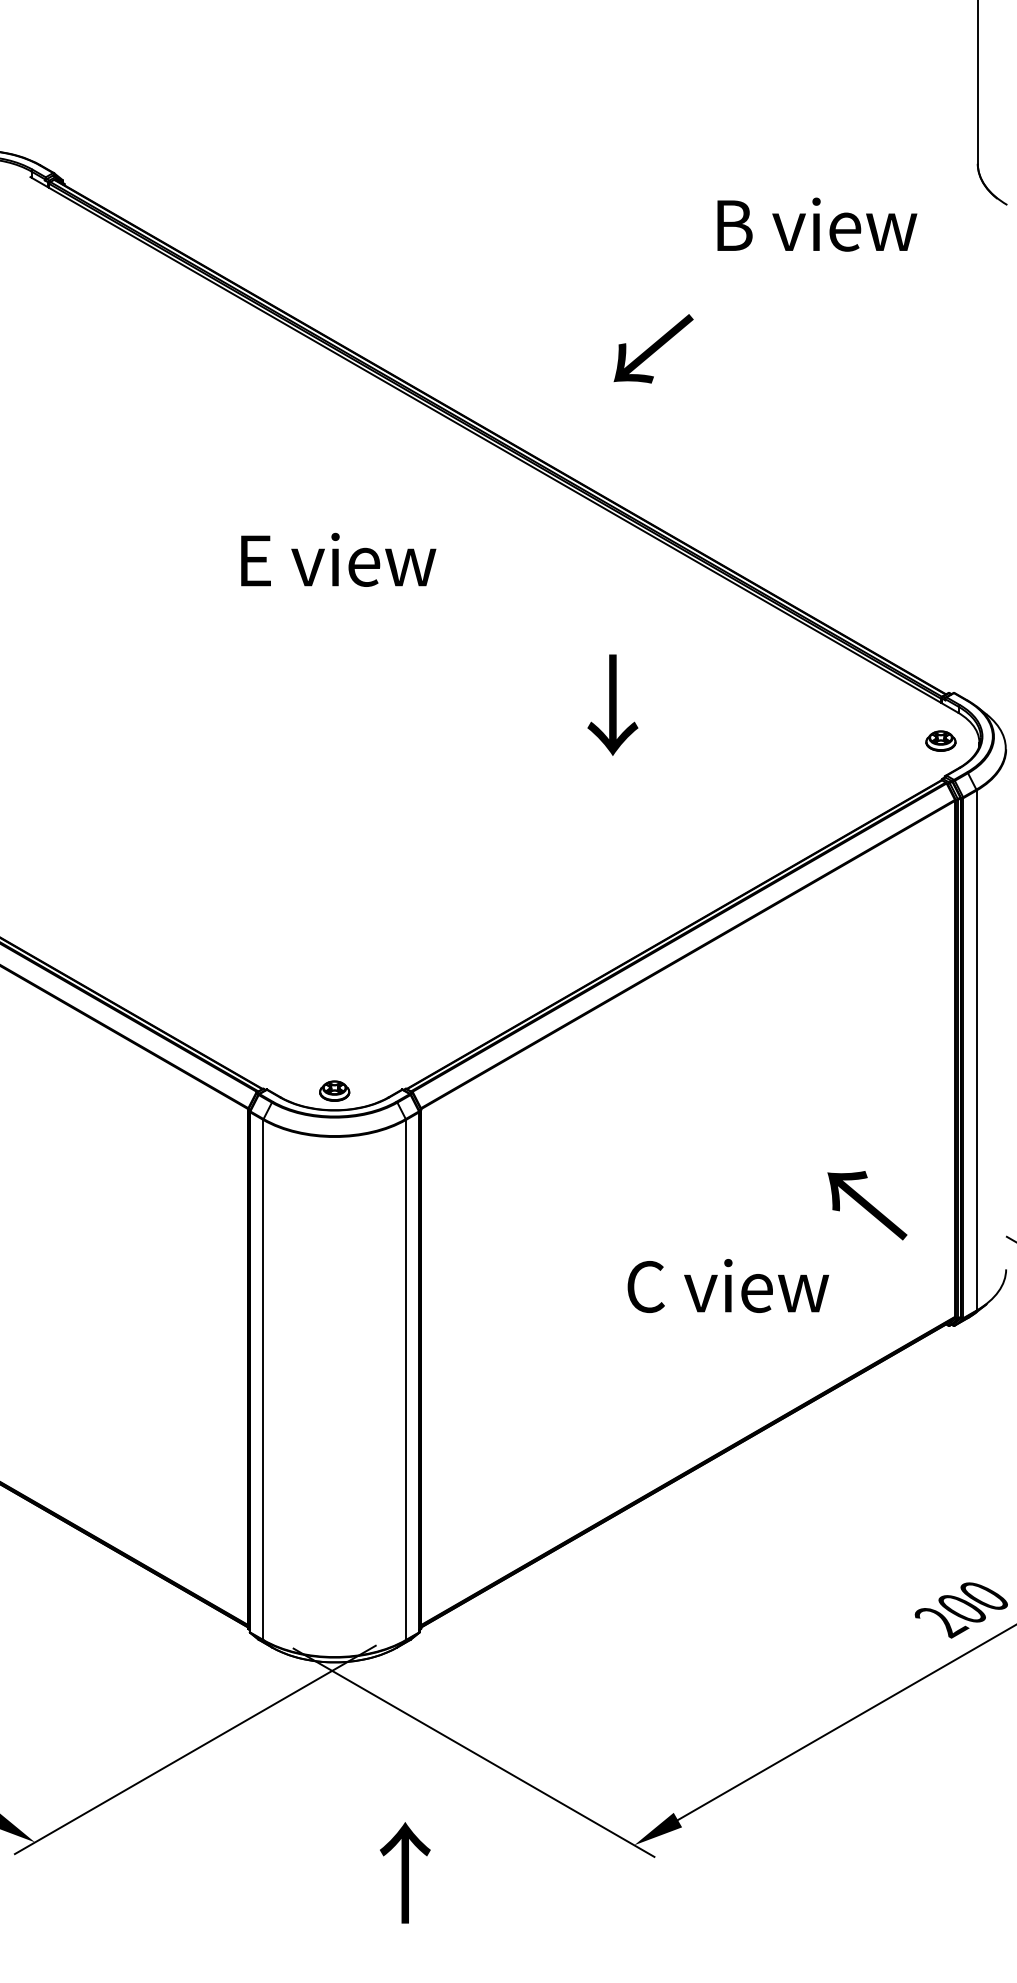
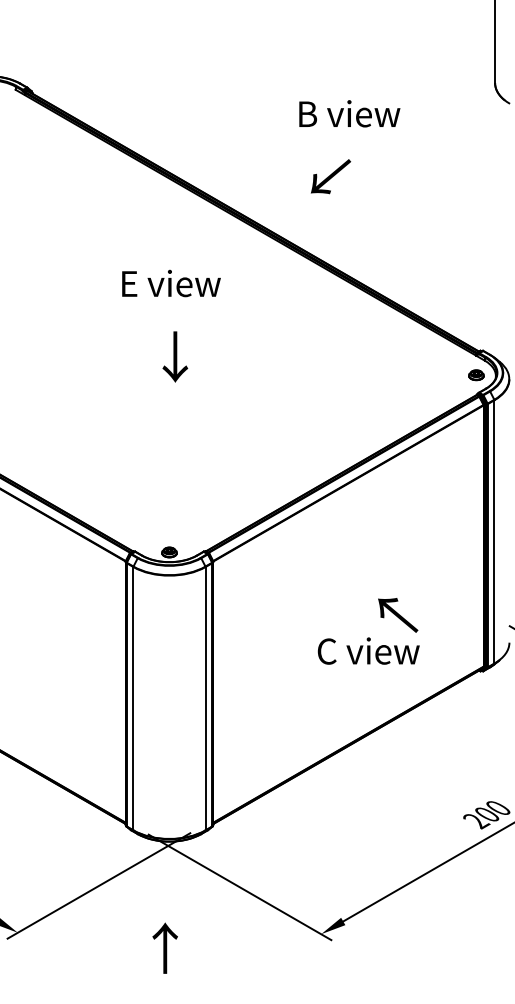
text: (816, 224) -> (349, 113), moved
text: (613, 704) -> (175, 356), moved
text: (868, 1205) -> (398, 615), moved
text: (403, 1871) -> (164, 947), moved

